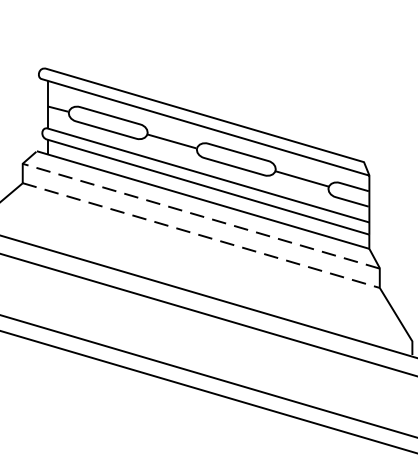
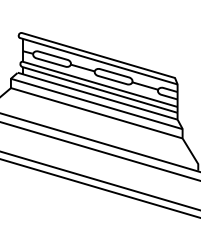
line: (200, 215) -> (96, 103), dashed -> solid
line: (202, 236) -> (97, 113), dashed -> solid

